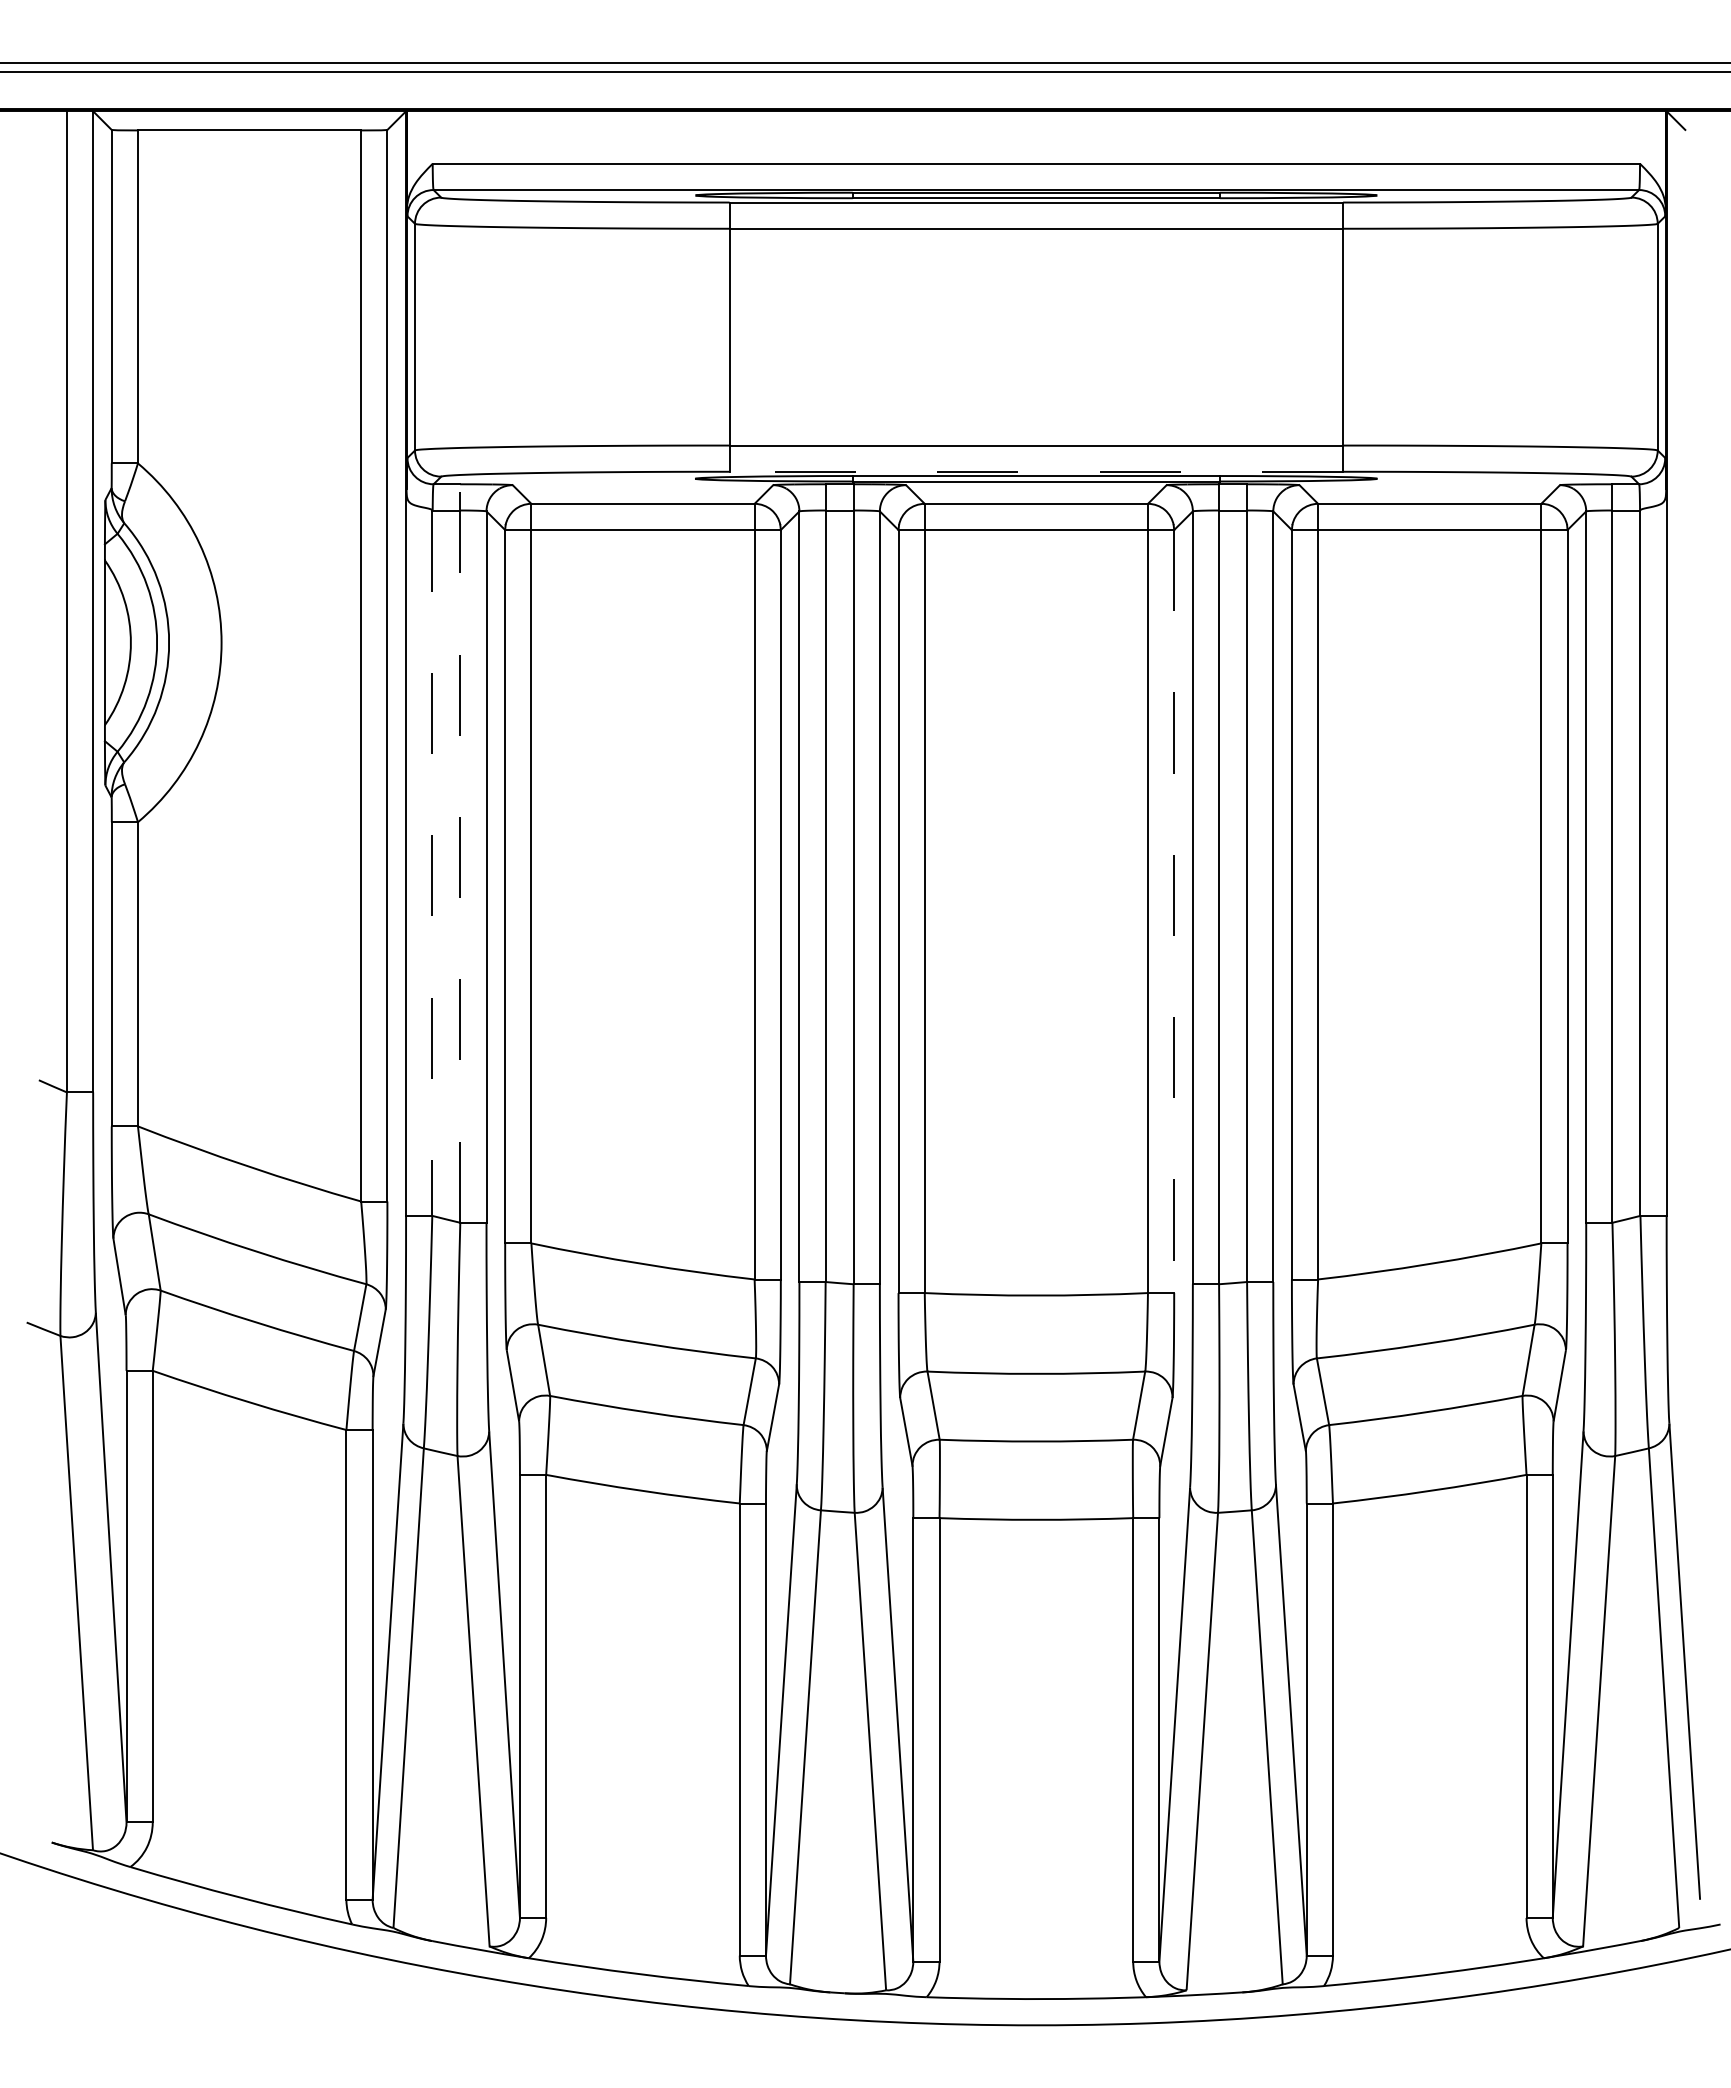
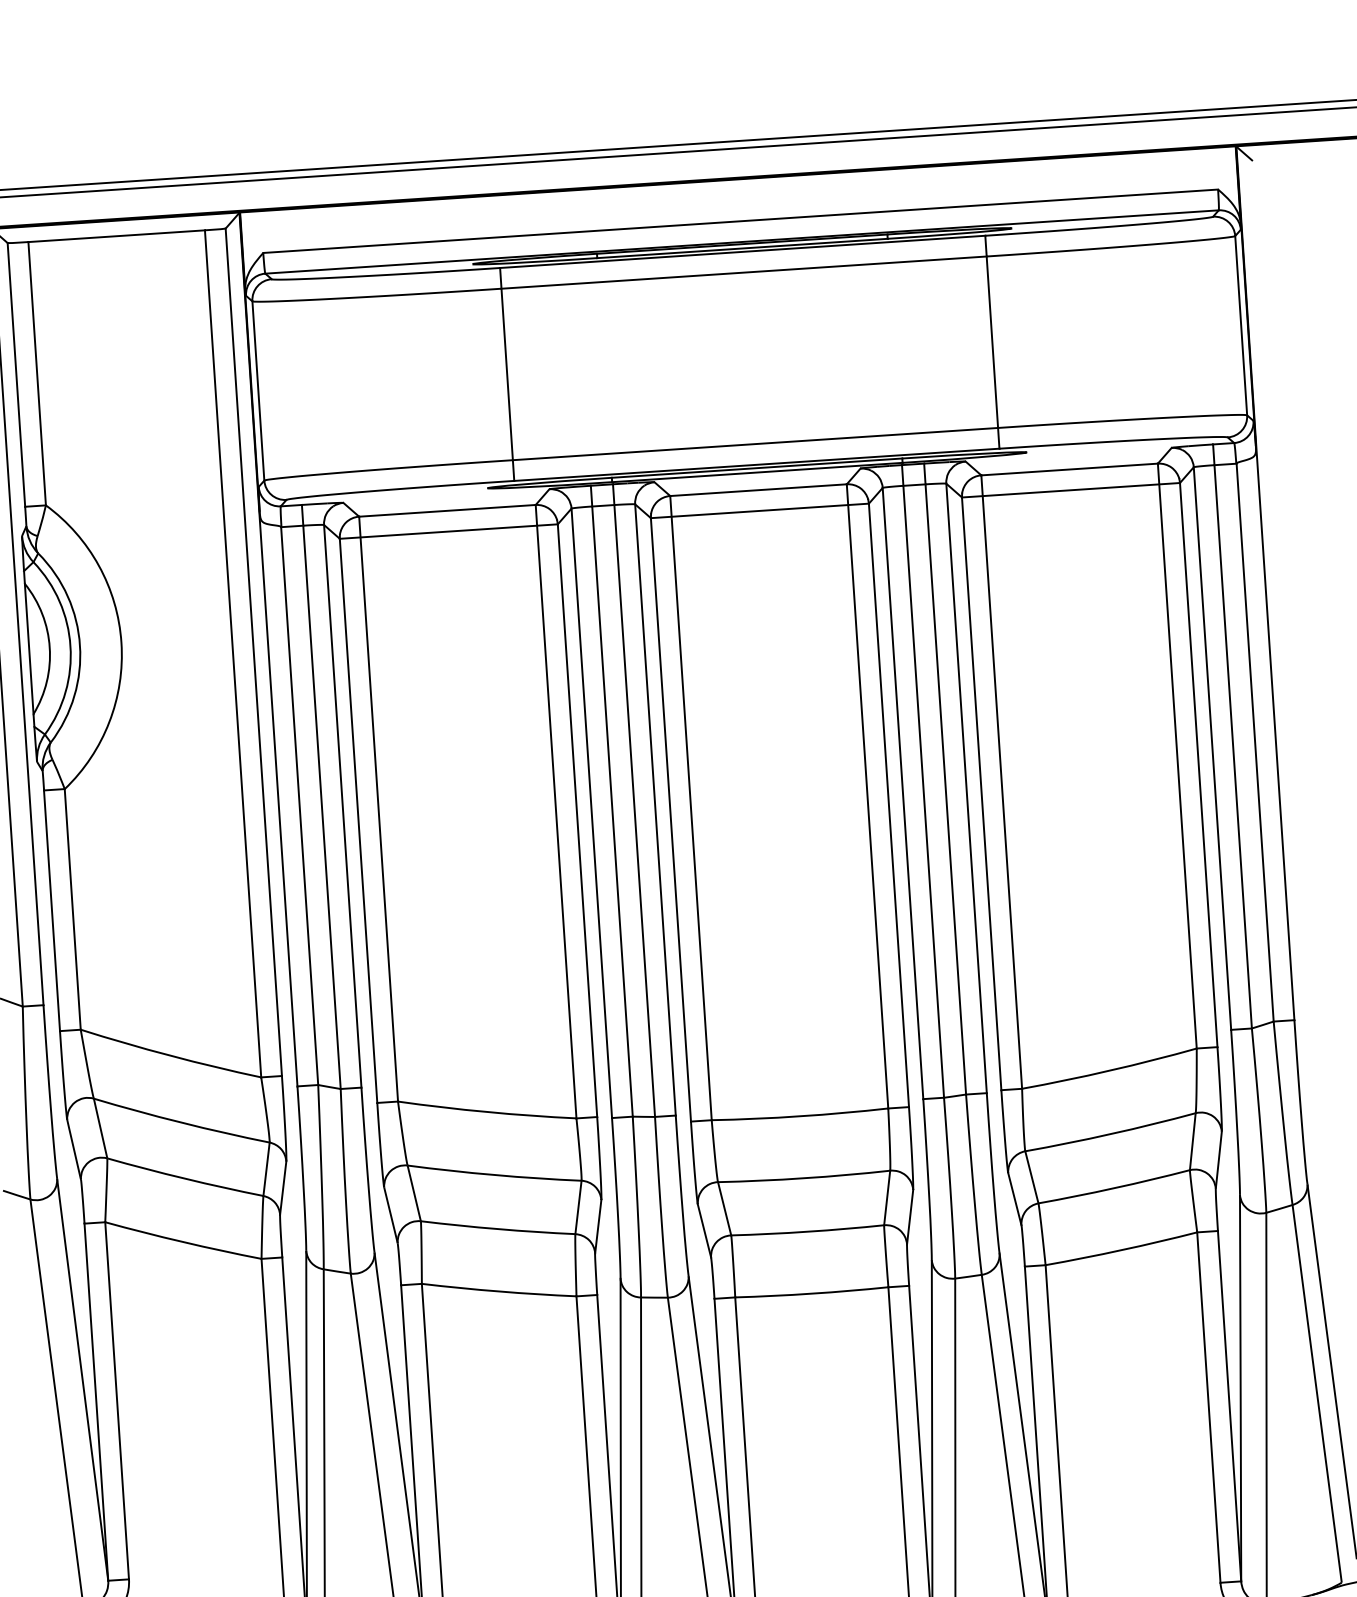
line: (1036, 471) -> (756, 464), dashed -> solid
line: (460, 853) -> (321, 796), dashed -> solid
line: (432, 863) -> (299, 806), dashed -> solid
line: (1174, 911) -> (889, 805), dashed -> solid

